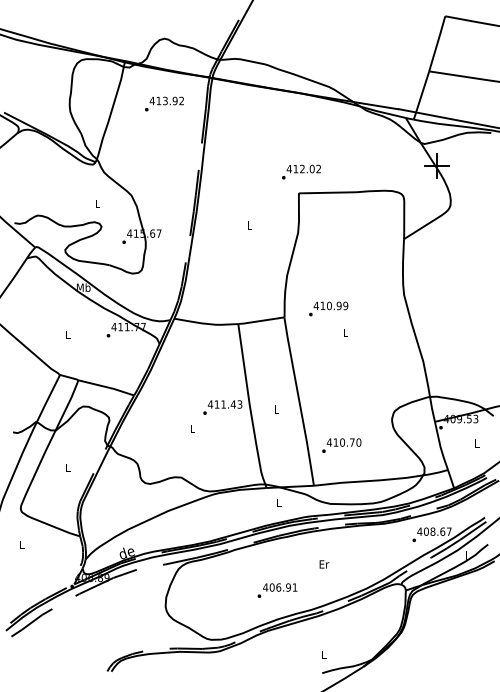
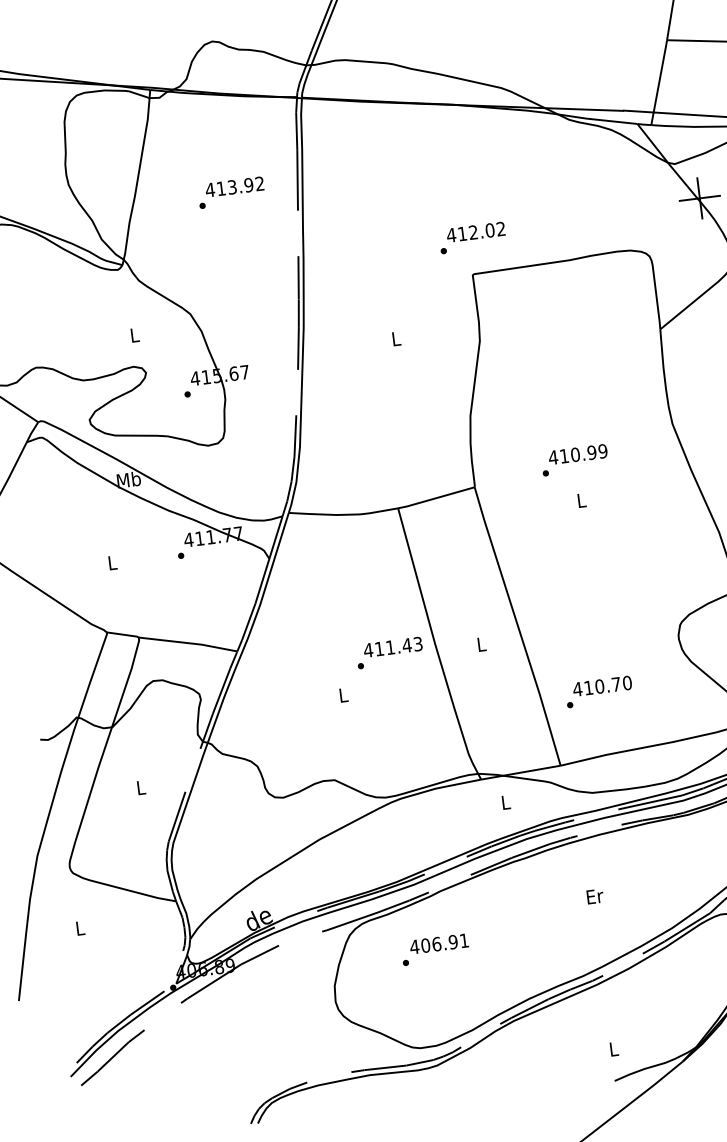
text: (164, 103) -> (231, 191), moved
text: (328, 308) -> (574, 459), moved
text: (277, 590) -> (435, 949), moved

